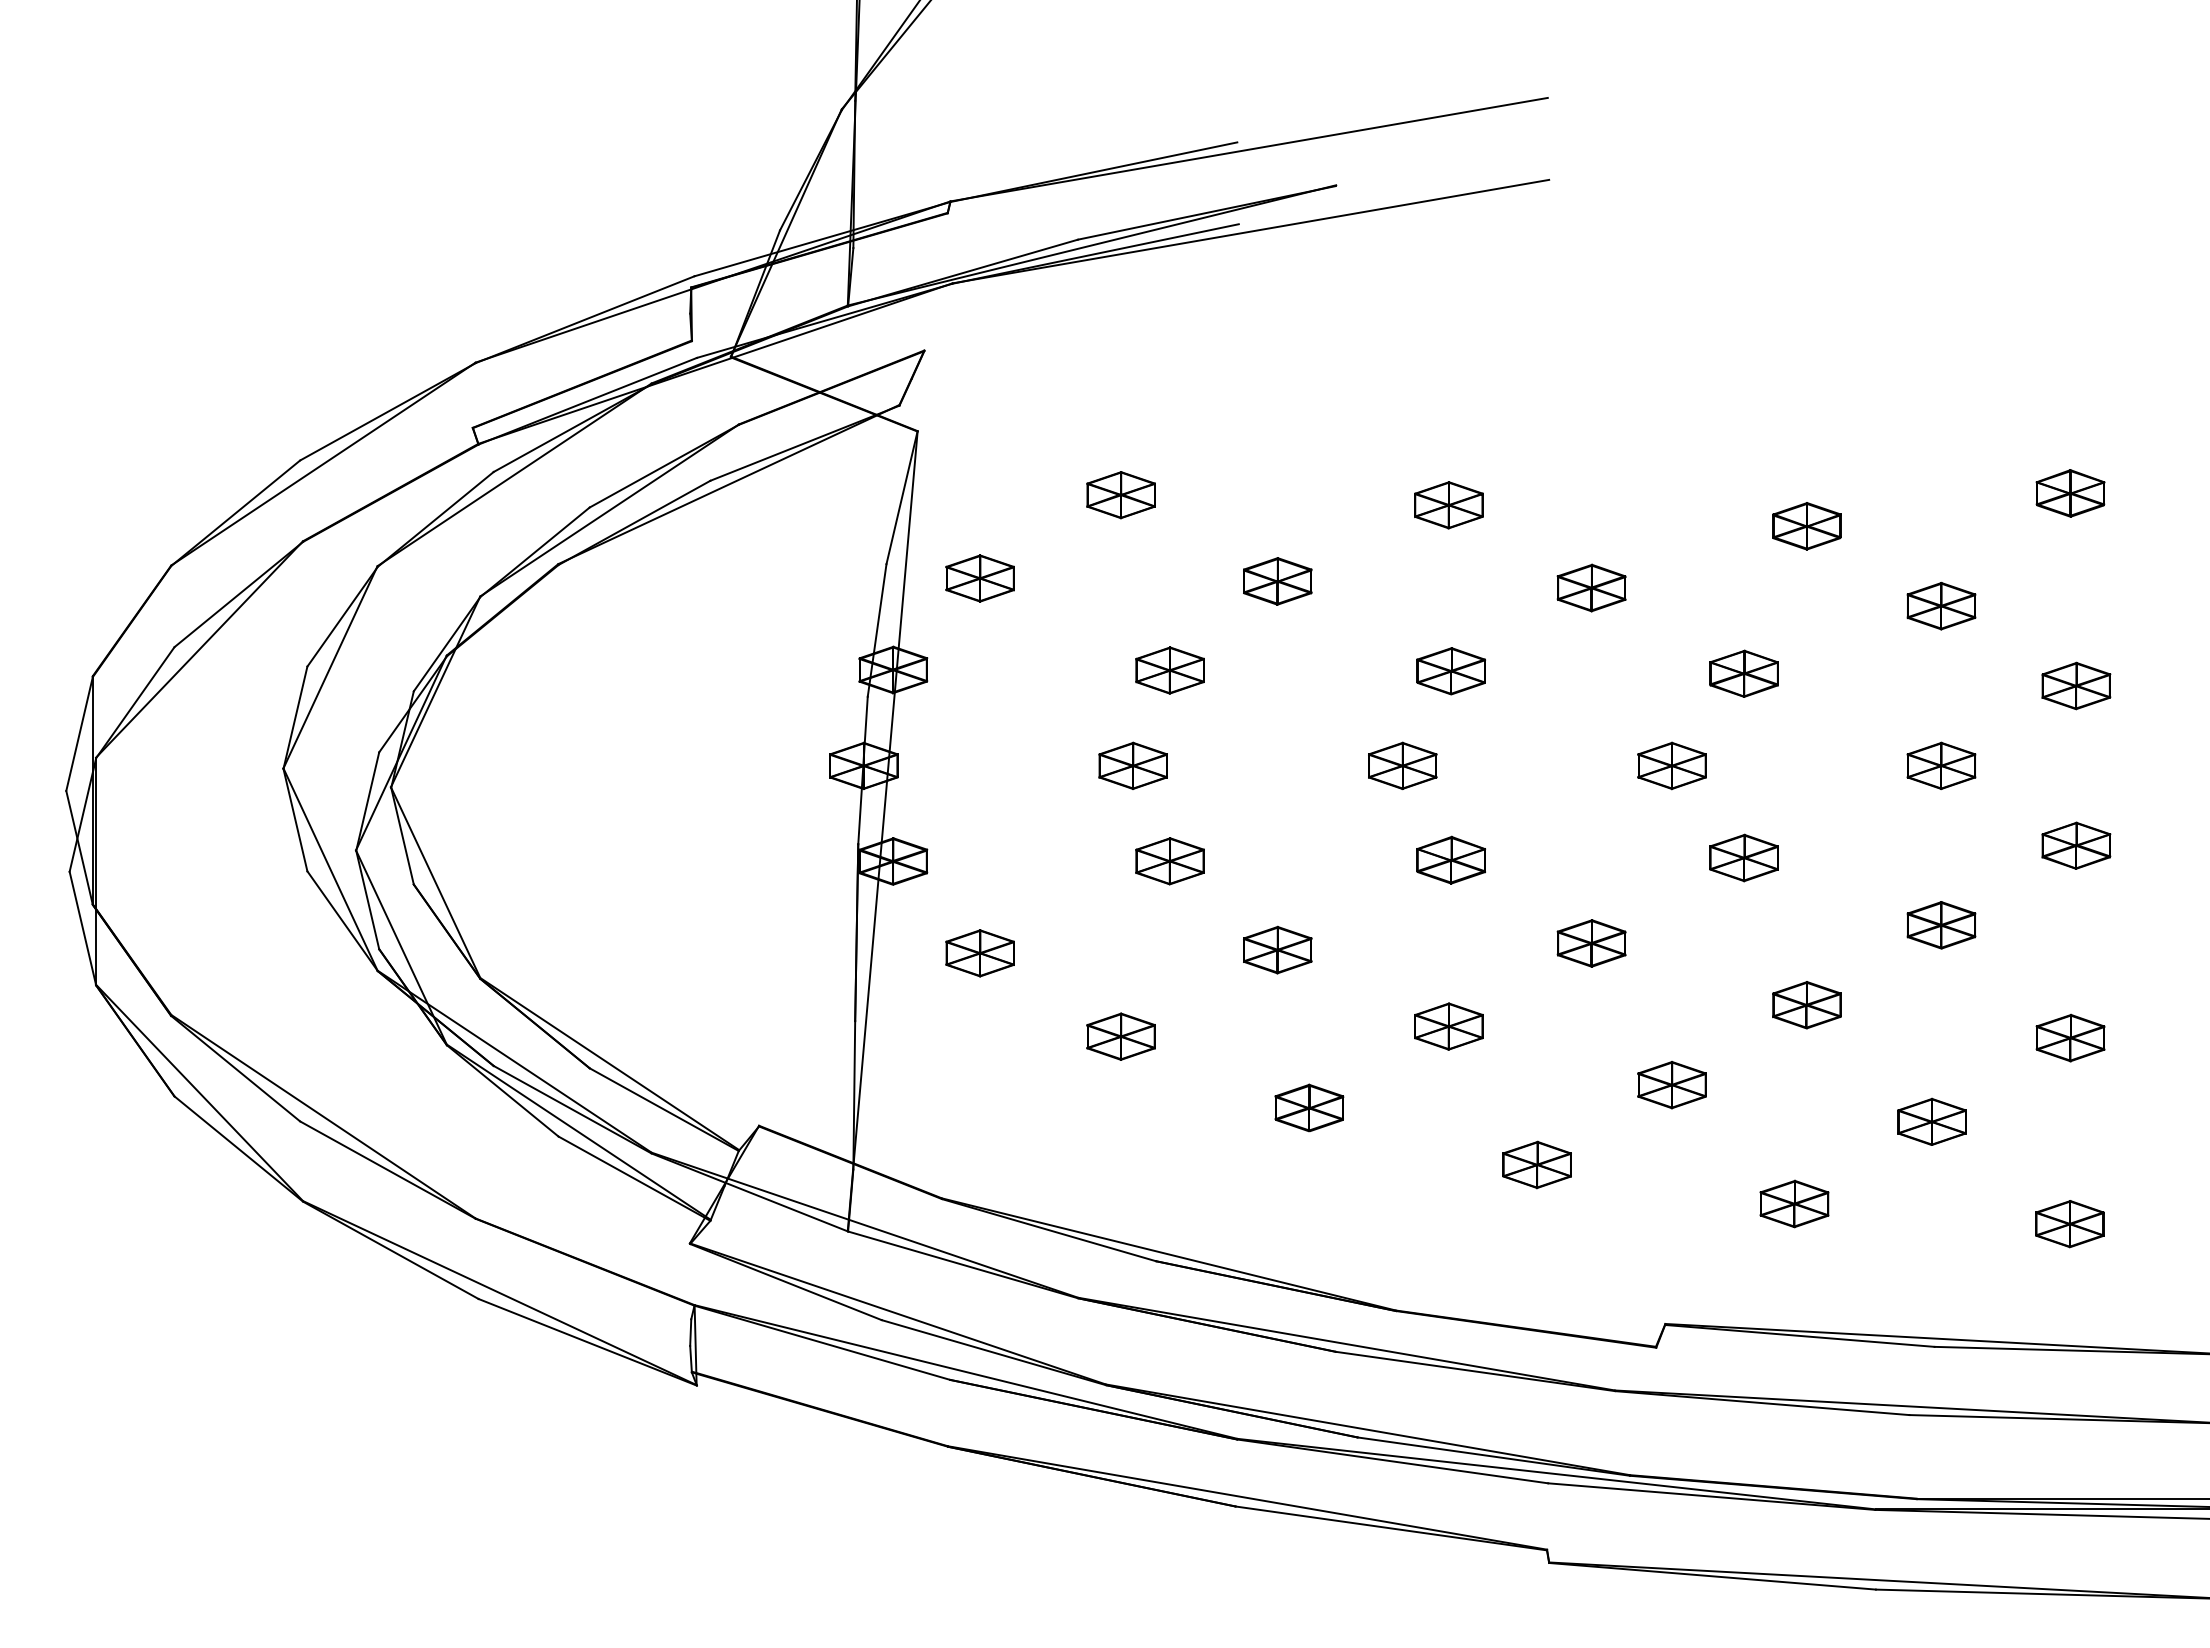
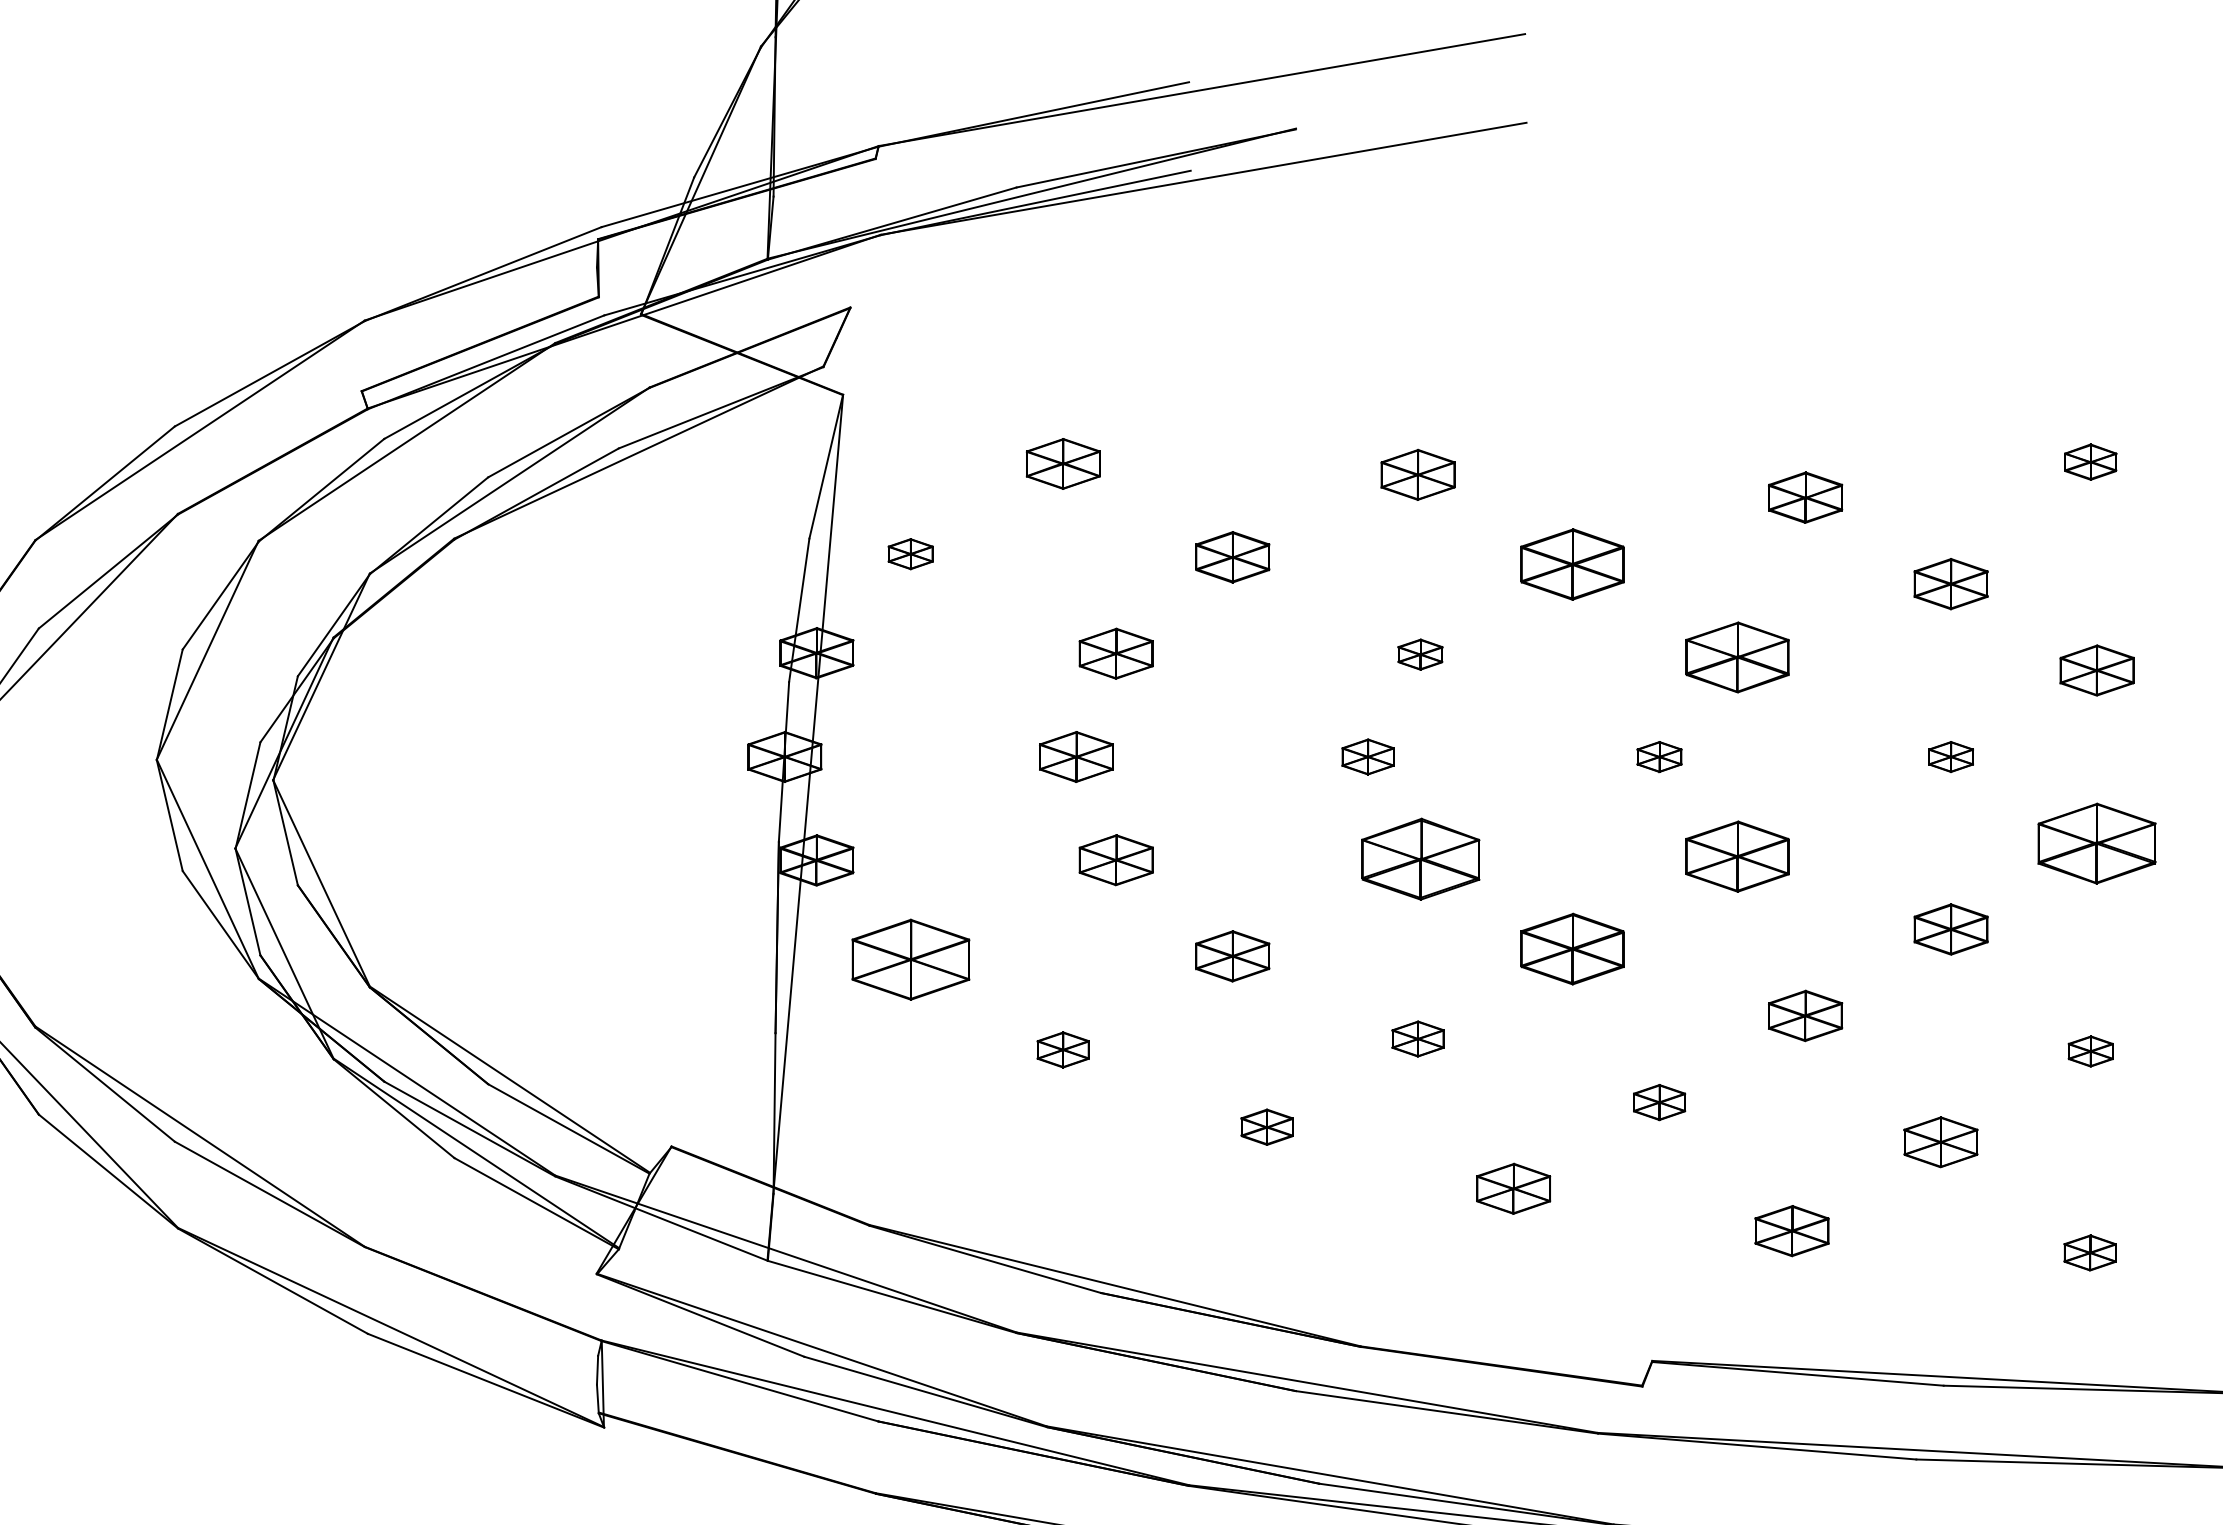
part: (2070, 493) -> (2090, 462), size x0.7
part: (979, 578) -> (910, 554), size x0.6
part: (1591, 587) -> (1572, 563), size x1.4
part: (1450, 671) -> (1419, 654), size x0.6
part: (1743, 673) -> (1736, 656), size x1.4
part: (1402, 765) -> (1367, 756), size x0.7
part: (1671, 765) -> (1658, 756), size x0.6
part: (1941, 765) -> (1951, 756), size x0.6
part: (2076, 845) -> (2097, 843), size x1.6
part: (1743, 857) -> (1736, 856), size x1.4
part: (1450, 859) -> (1419, 858), size x1.6
part: (1591, 943) -> (1572, 949), size x1.4
part: (979, 953) -> (910, 959), size x1.6
part: (1448, 1026) -> (1417, 1038), size x0.7
part: (1120, 1036) -> (1062, 1049), size x0.7
part: (2070, 1037) -> (2090, 1050), size x0.6
part: (1671, 1085) -> (1658, 1102), size x0.7
part: (1309, 1107) -> (1267, 1126), size x0.7
part: (2069, 1224) -> (2089, 1253), size x0.7

